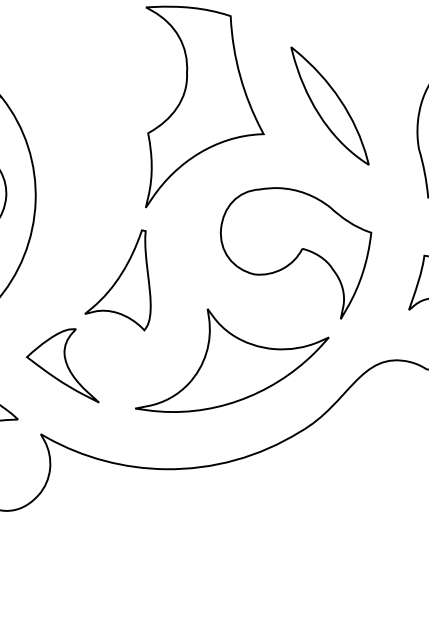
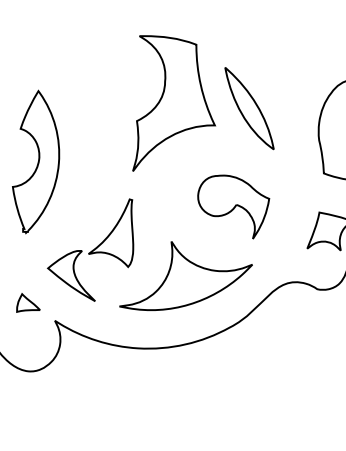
part: (329, 105) -> (249, 108), moved
part: (296, 252) -> (233, 206), size x0.7
part: (117, 281) -> (111, 233), moved

